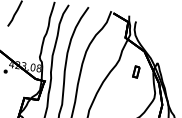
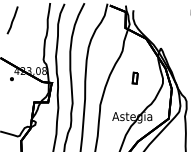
part: (135, 71) -> (134, 77), moved

